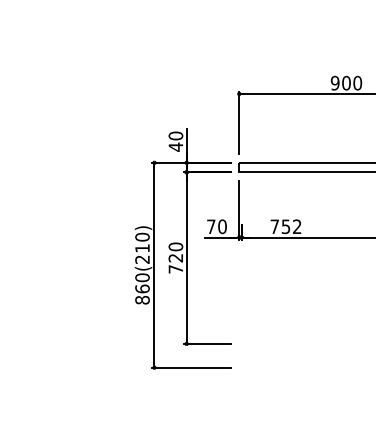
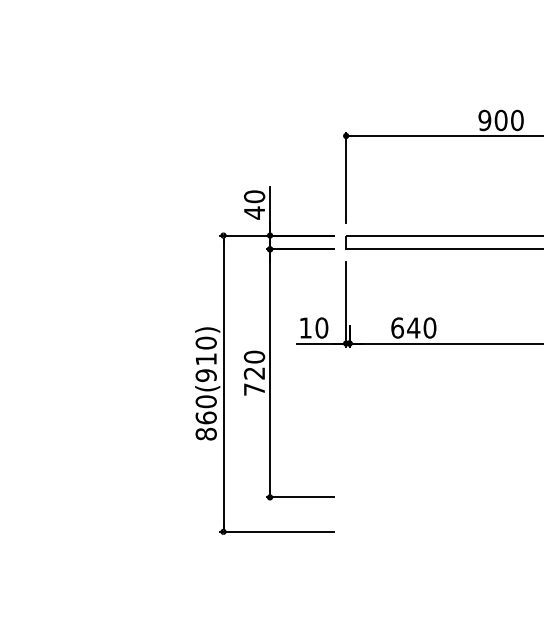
text: (211, 226) -> (305, 327), 70 -> 10
text: (285, 226) -> (412, 327), 752 -> 640
text: (142, 259) -> (206, 375), 860(210) -> 860(910)

